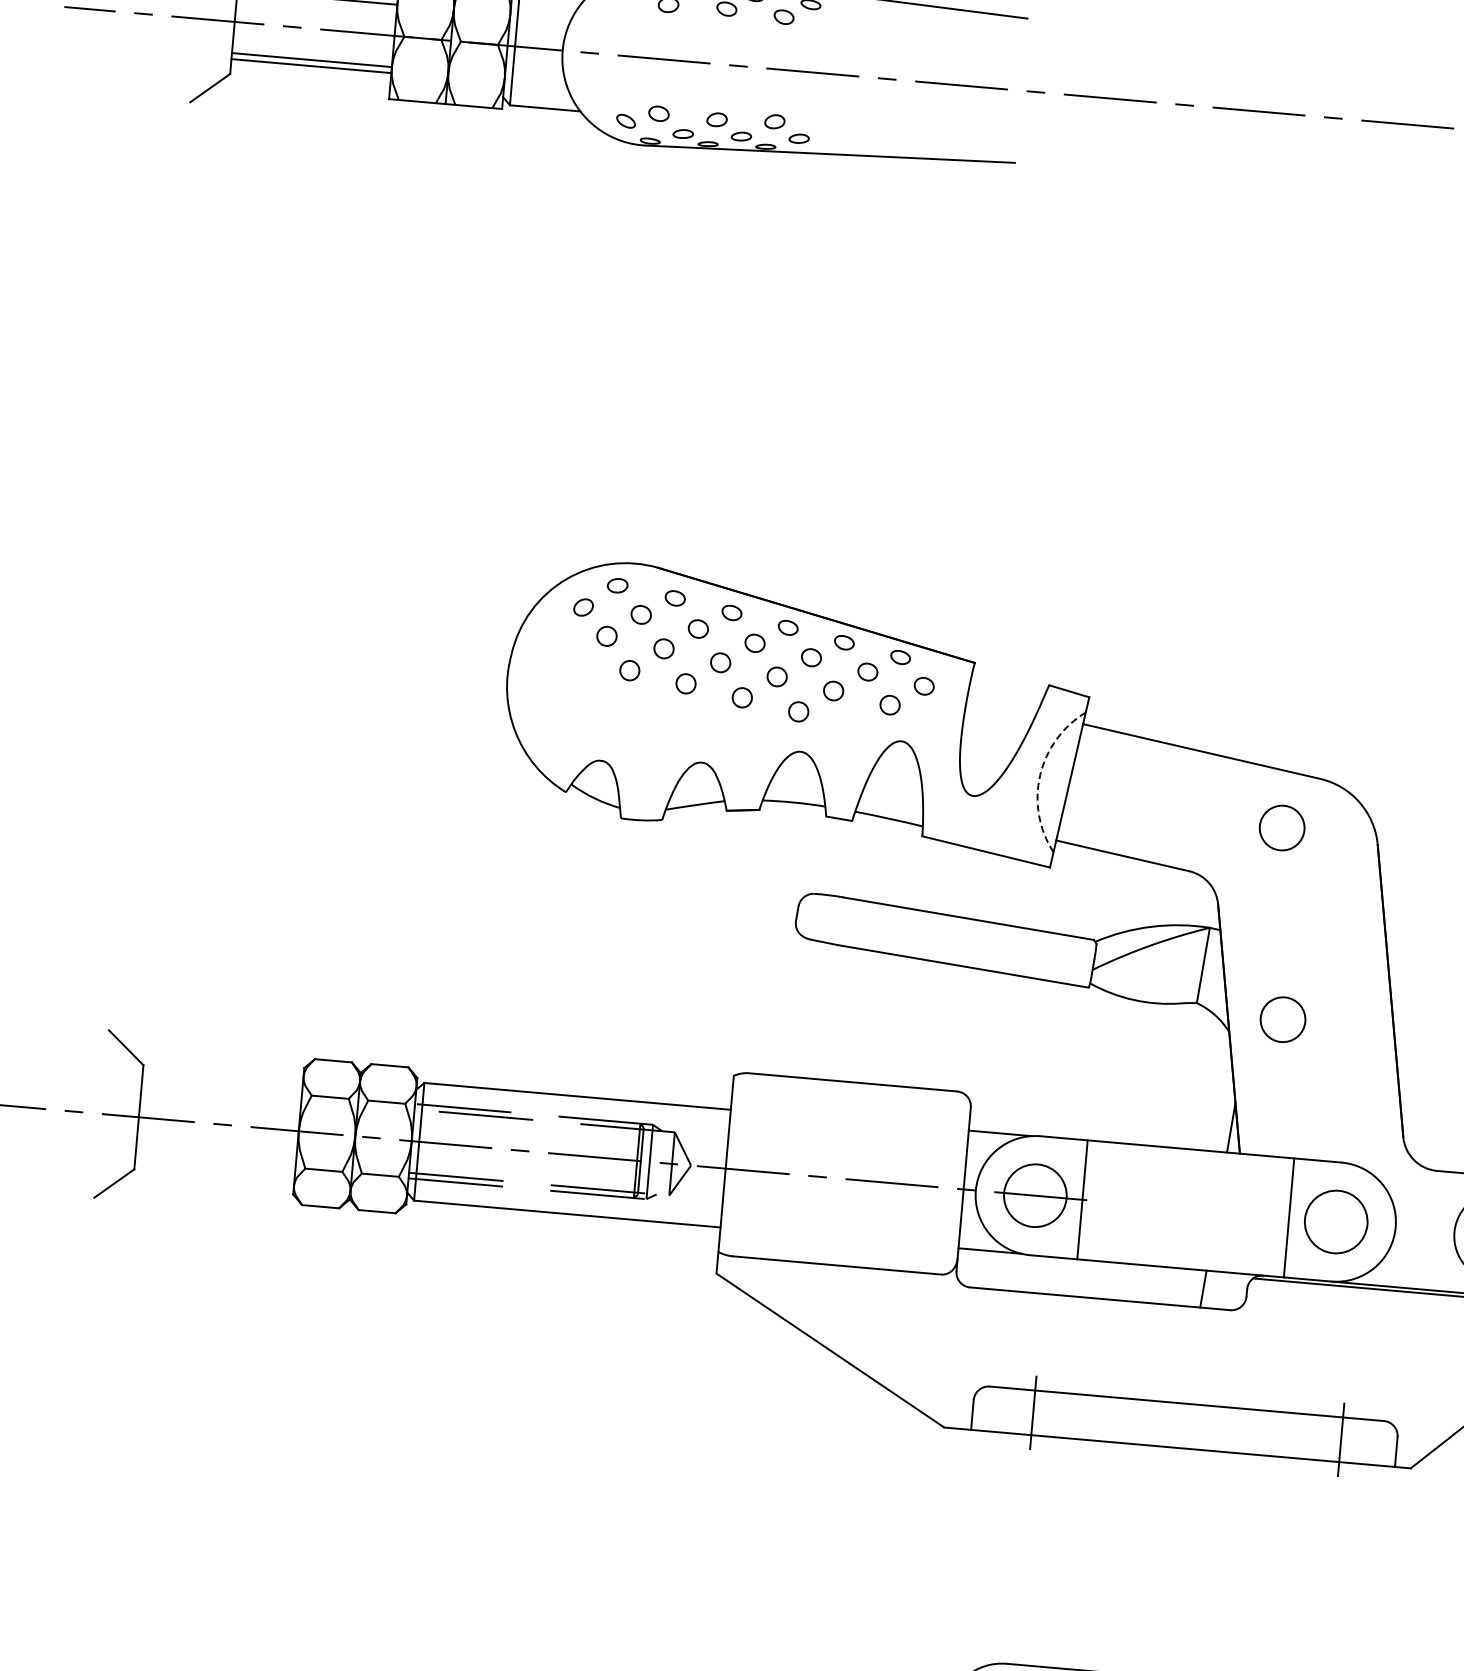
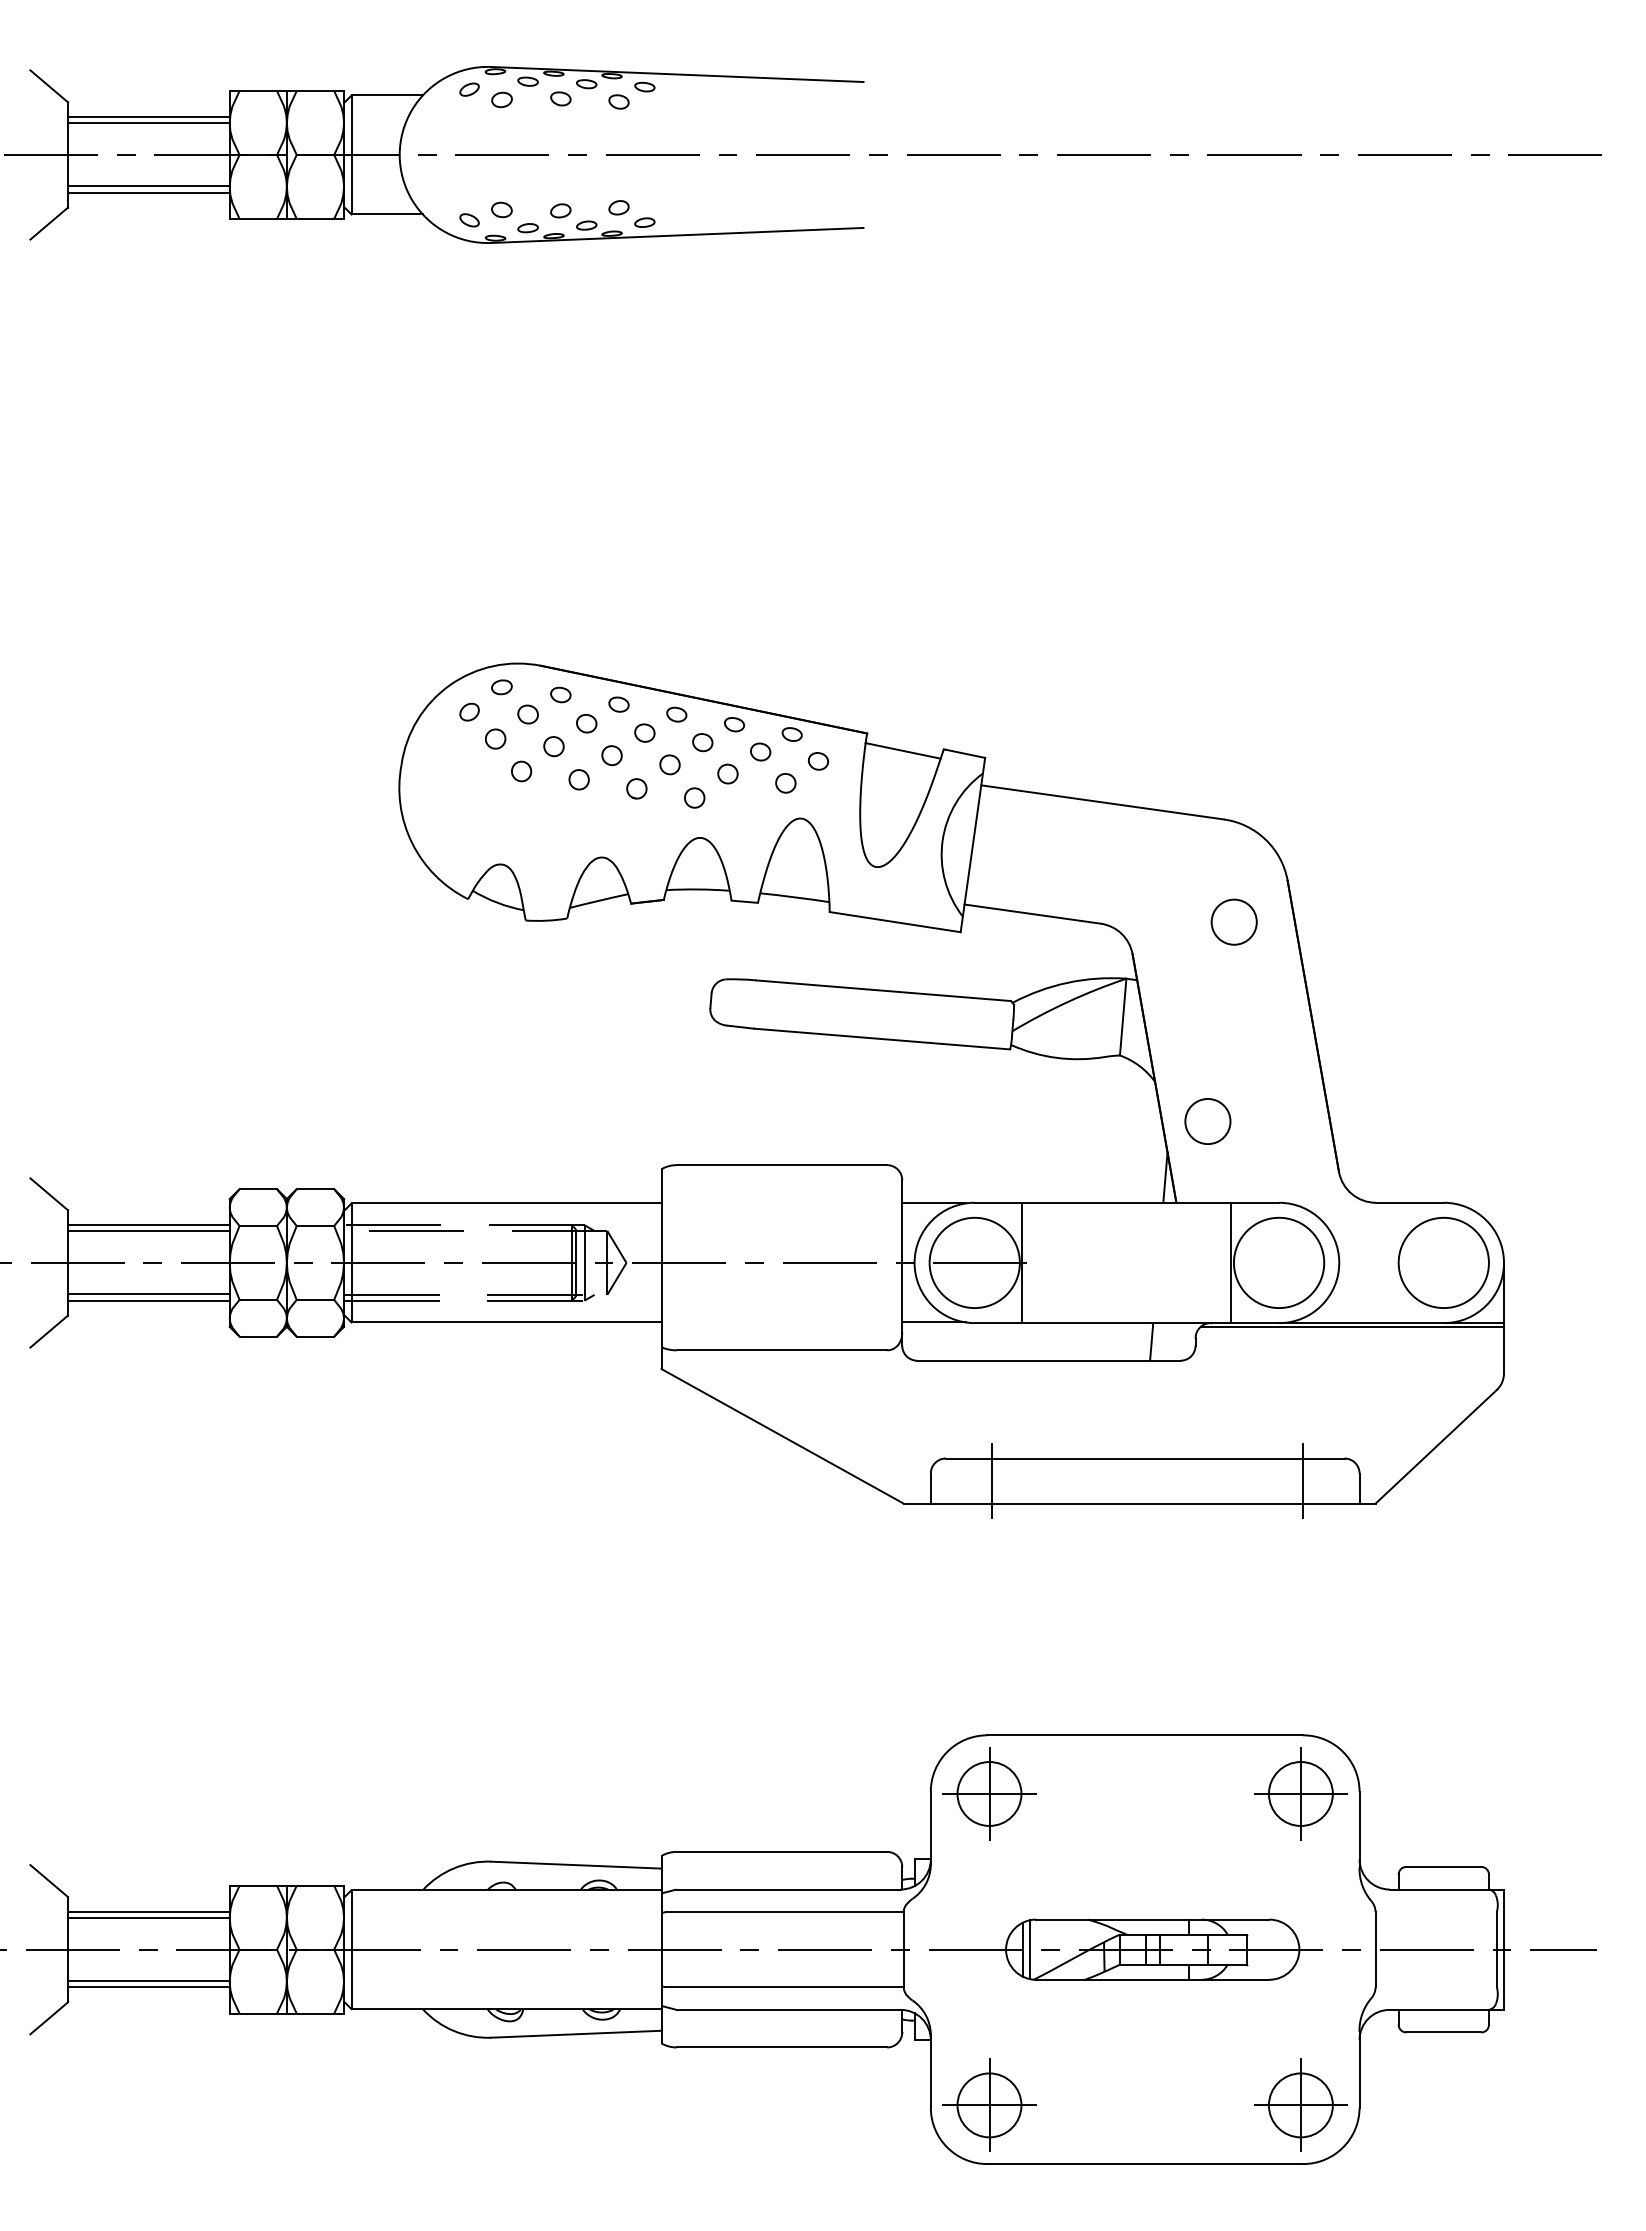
line: (1008, 682) -> (902, 750), added
arc: (1040, 775) -> (942, 840), dashed -> solid
circle: (1281, 827) -> (1233, 921), moved
circle: (1282, 1019) -> (1207, 1121), moved
line: (221, 1087) -> (148, 1225), added
line: (221, 1093) -> (148, 1231), added
line: (215, 1155) -> (148, 1294), added
line: (215, 1161) -> (148, 1300), added
circle: (1035, 1195) -> (974, 1262), size x1.43
circle: (1335, 1221) -> (1278, 1262), size x1.43

